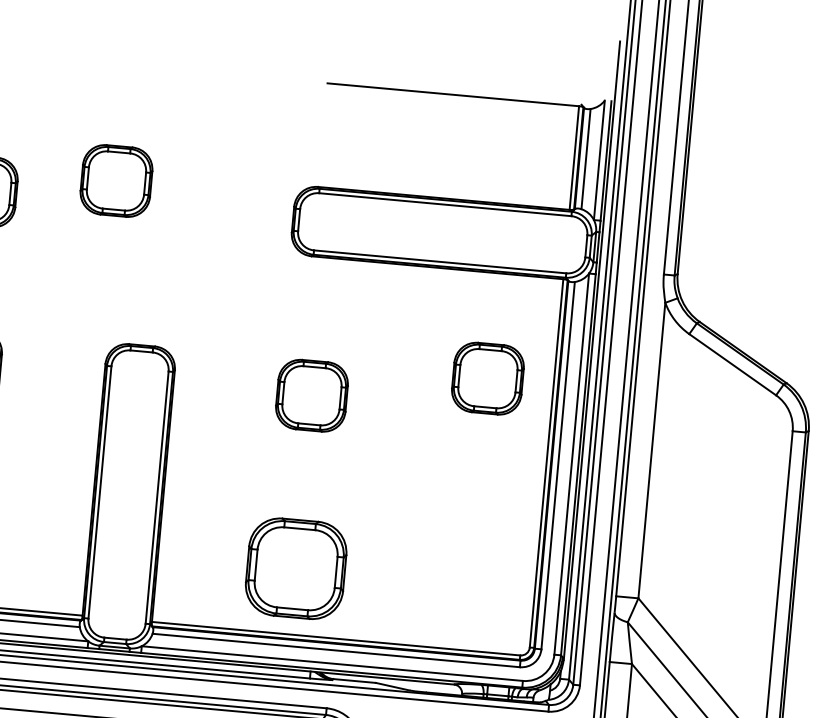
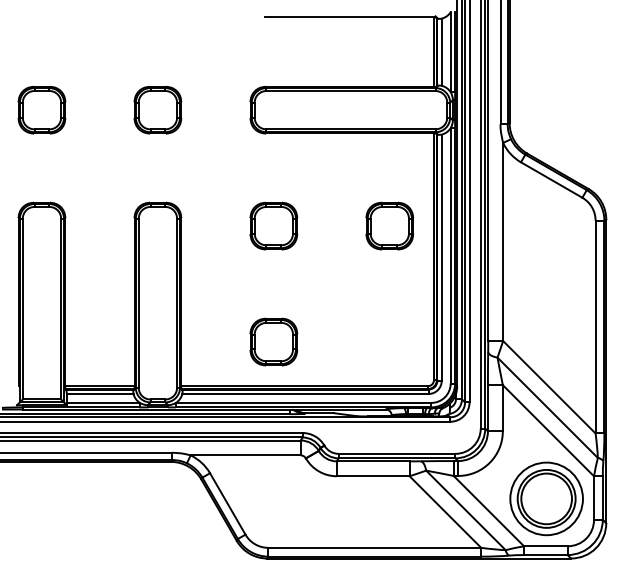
part: (115, 179) -> (157, 109), moved
part: (487, 377) -> (389, 225), moved
part: (295, 567) -> (273, 341), size x0.71

